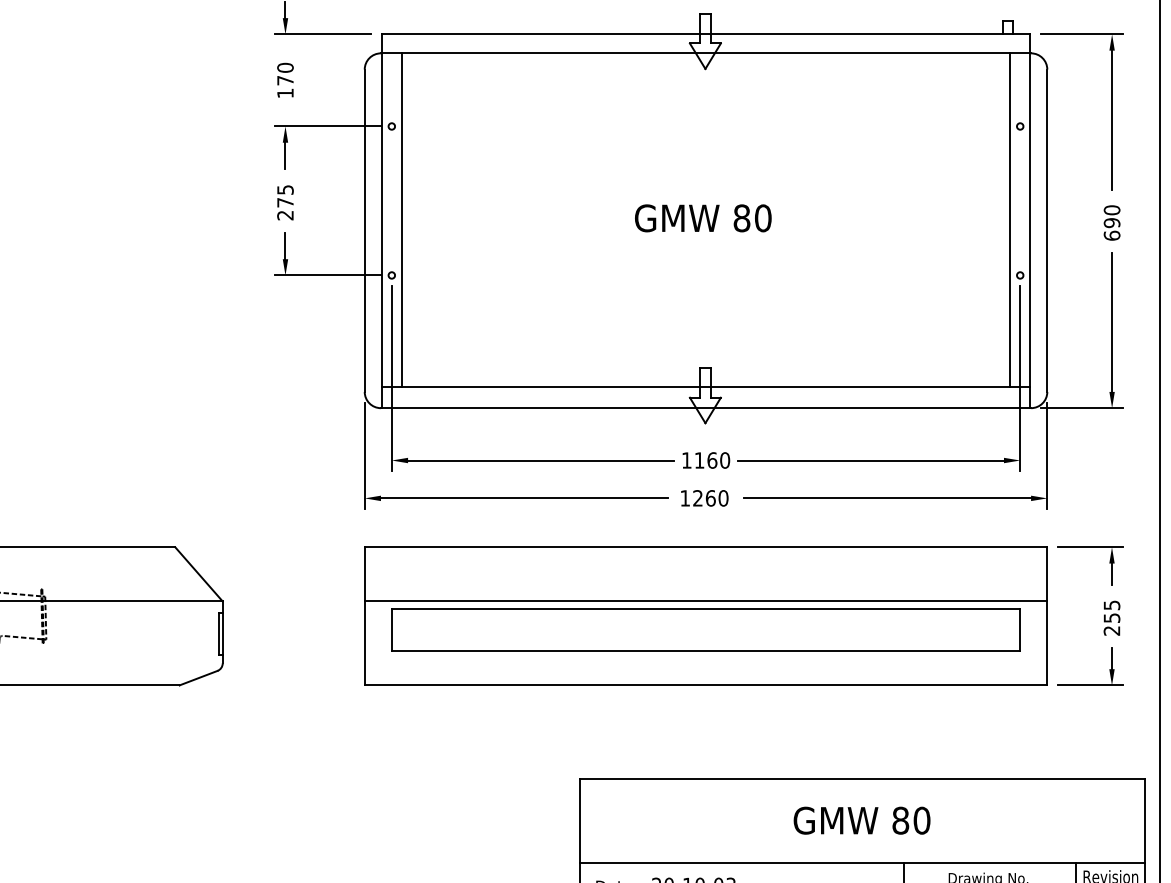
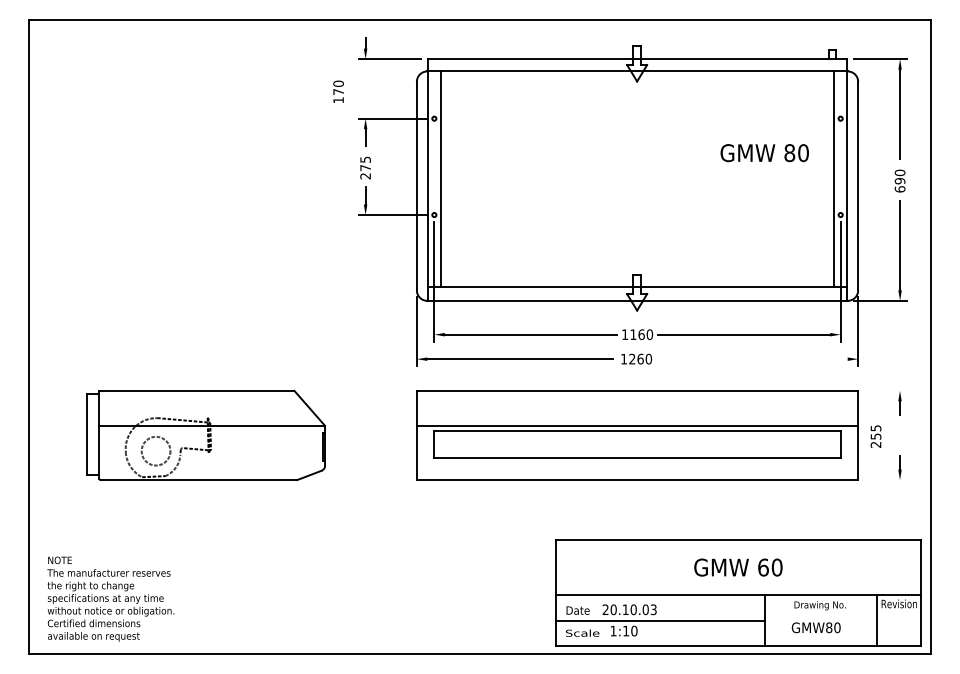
text: (285, 79) -> (338, 91), moved
text: (702, 218) -> (764, 153), moved
line: (886, 498) -> (754, 359), removed
line: (1091, 546) -> (886, 390), removed
text: (1111, 617) -> (875, 436), moved
line: (1091, 686) -> (886, 480), removed
text: (900, 820) -> (763, 567), 80 -> 60

